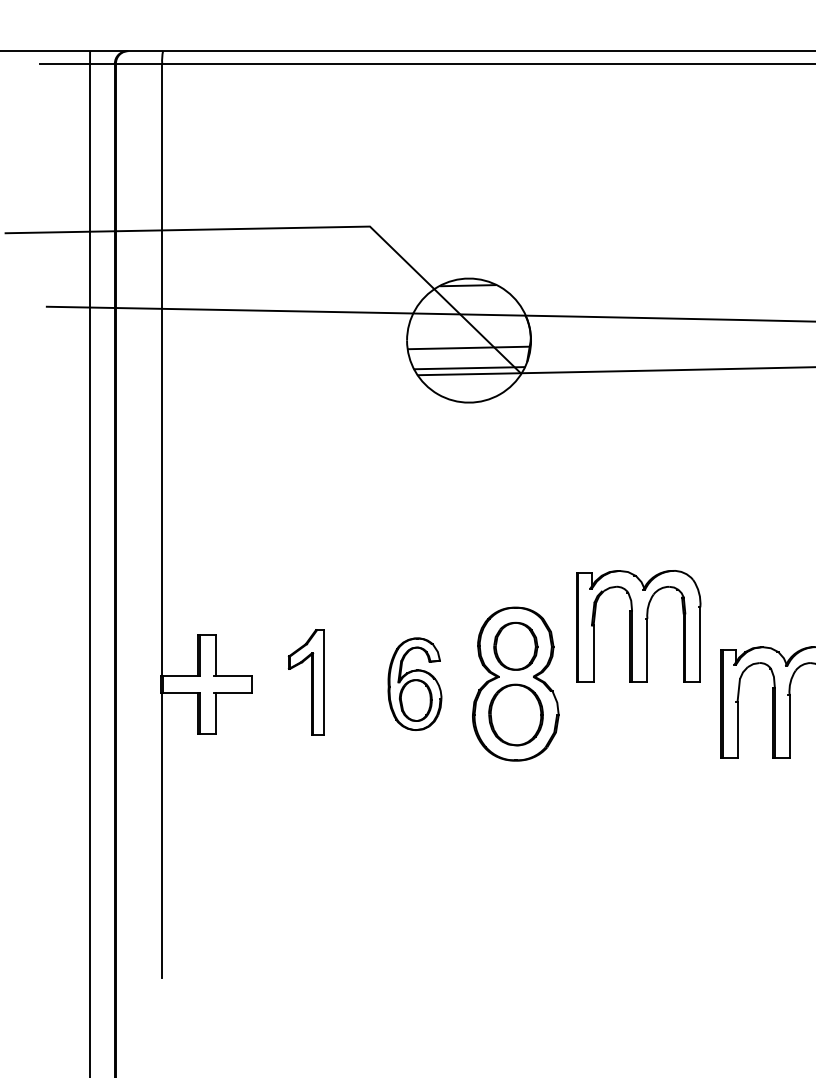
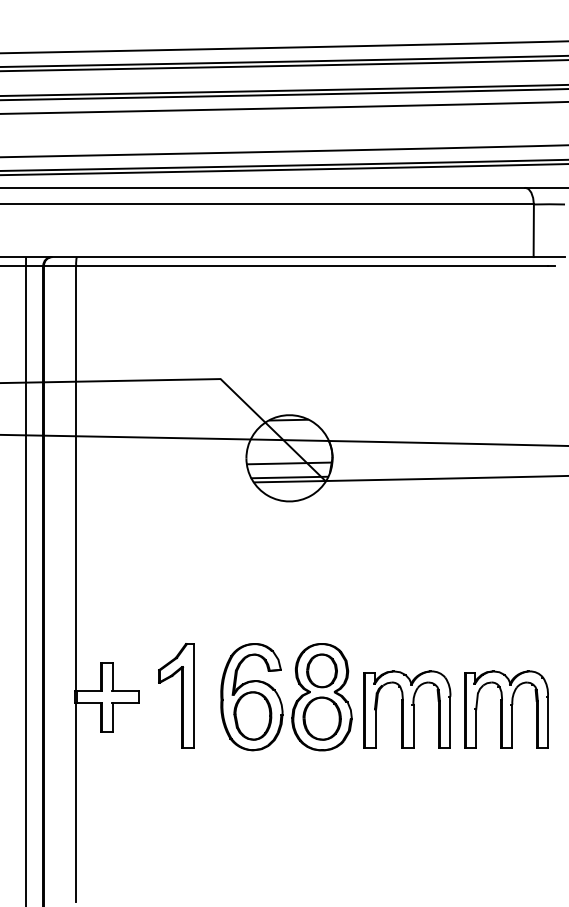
part: (638, 625) -> (407, 709), moved
part: (306, 681) -> (176, 695), size x1.43
part: (414, 684) -> (251, 697), size x1.67

